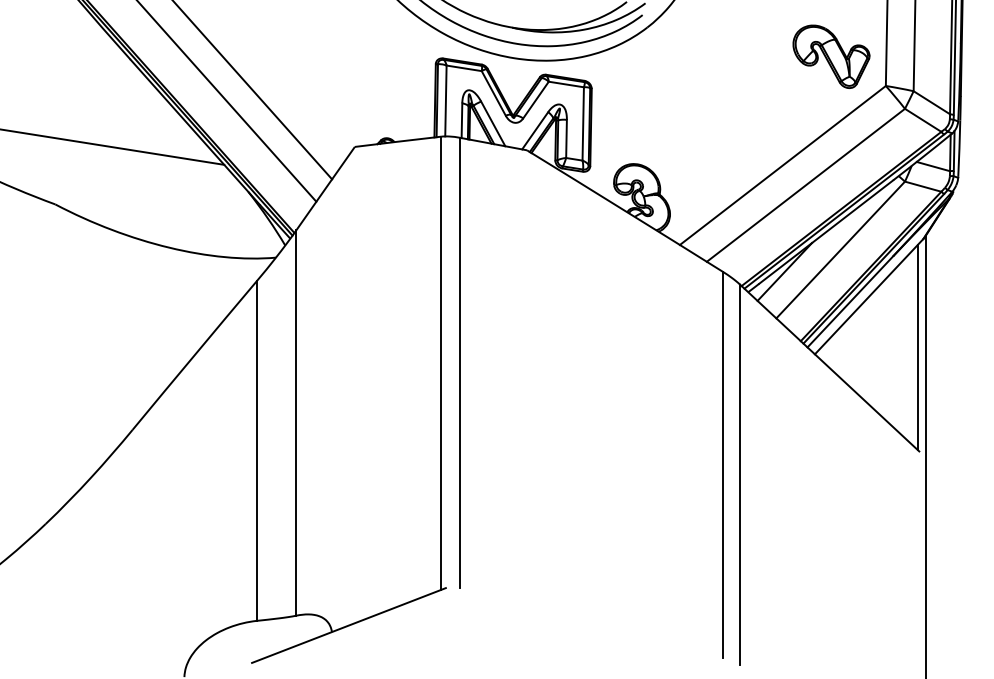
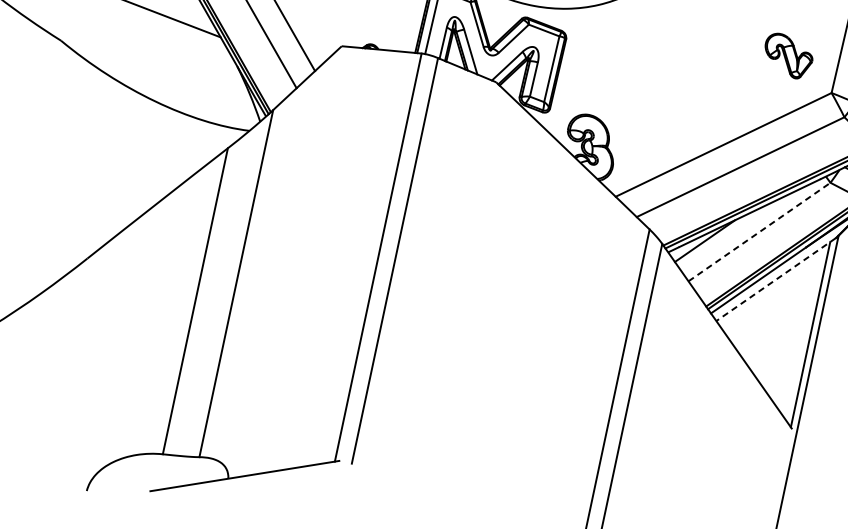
part: (831, 56) -> (788, 56), size x0.7
line: (840, 250) -> (759, 232), solid -> dashed
line: (868, 297) -> (775, 280), solid -> dashed

